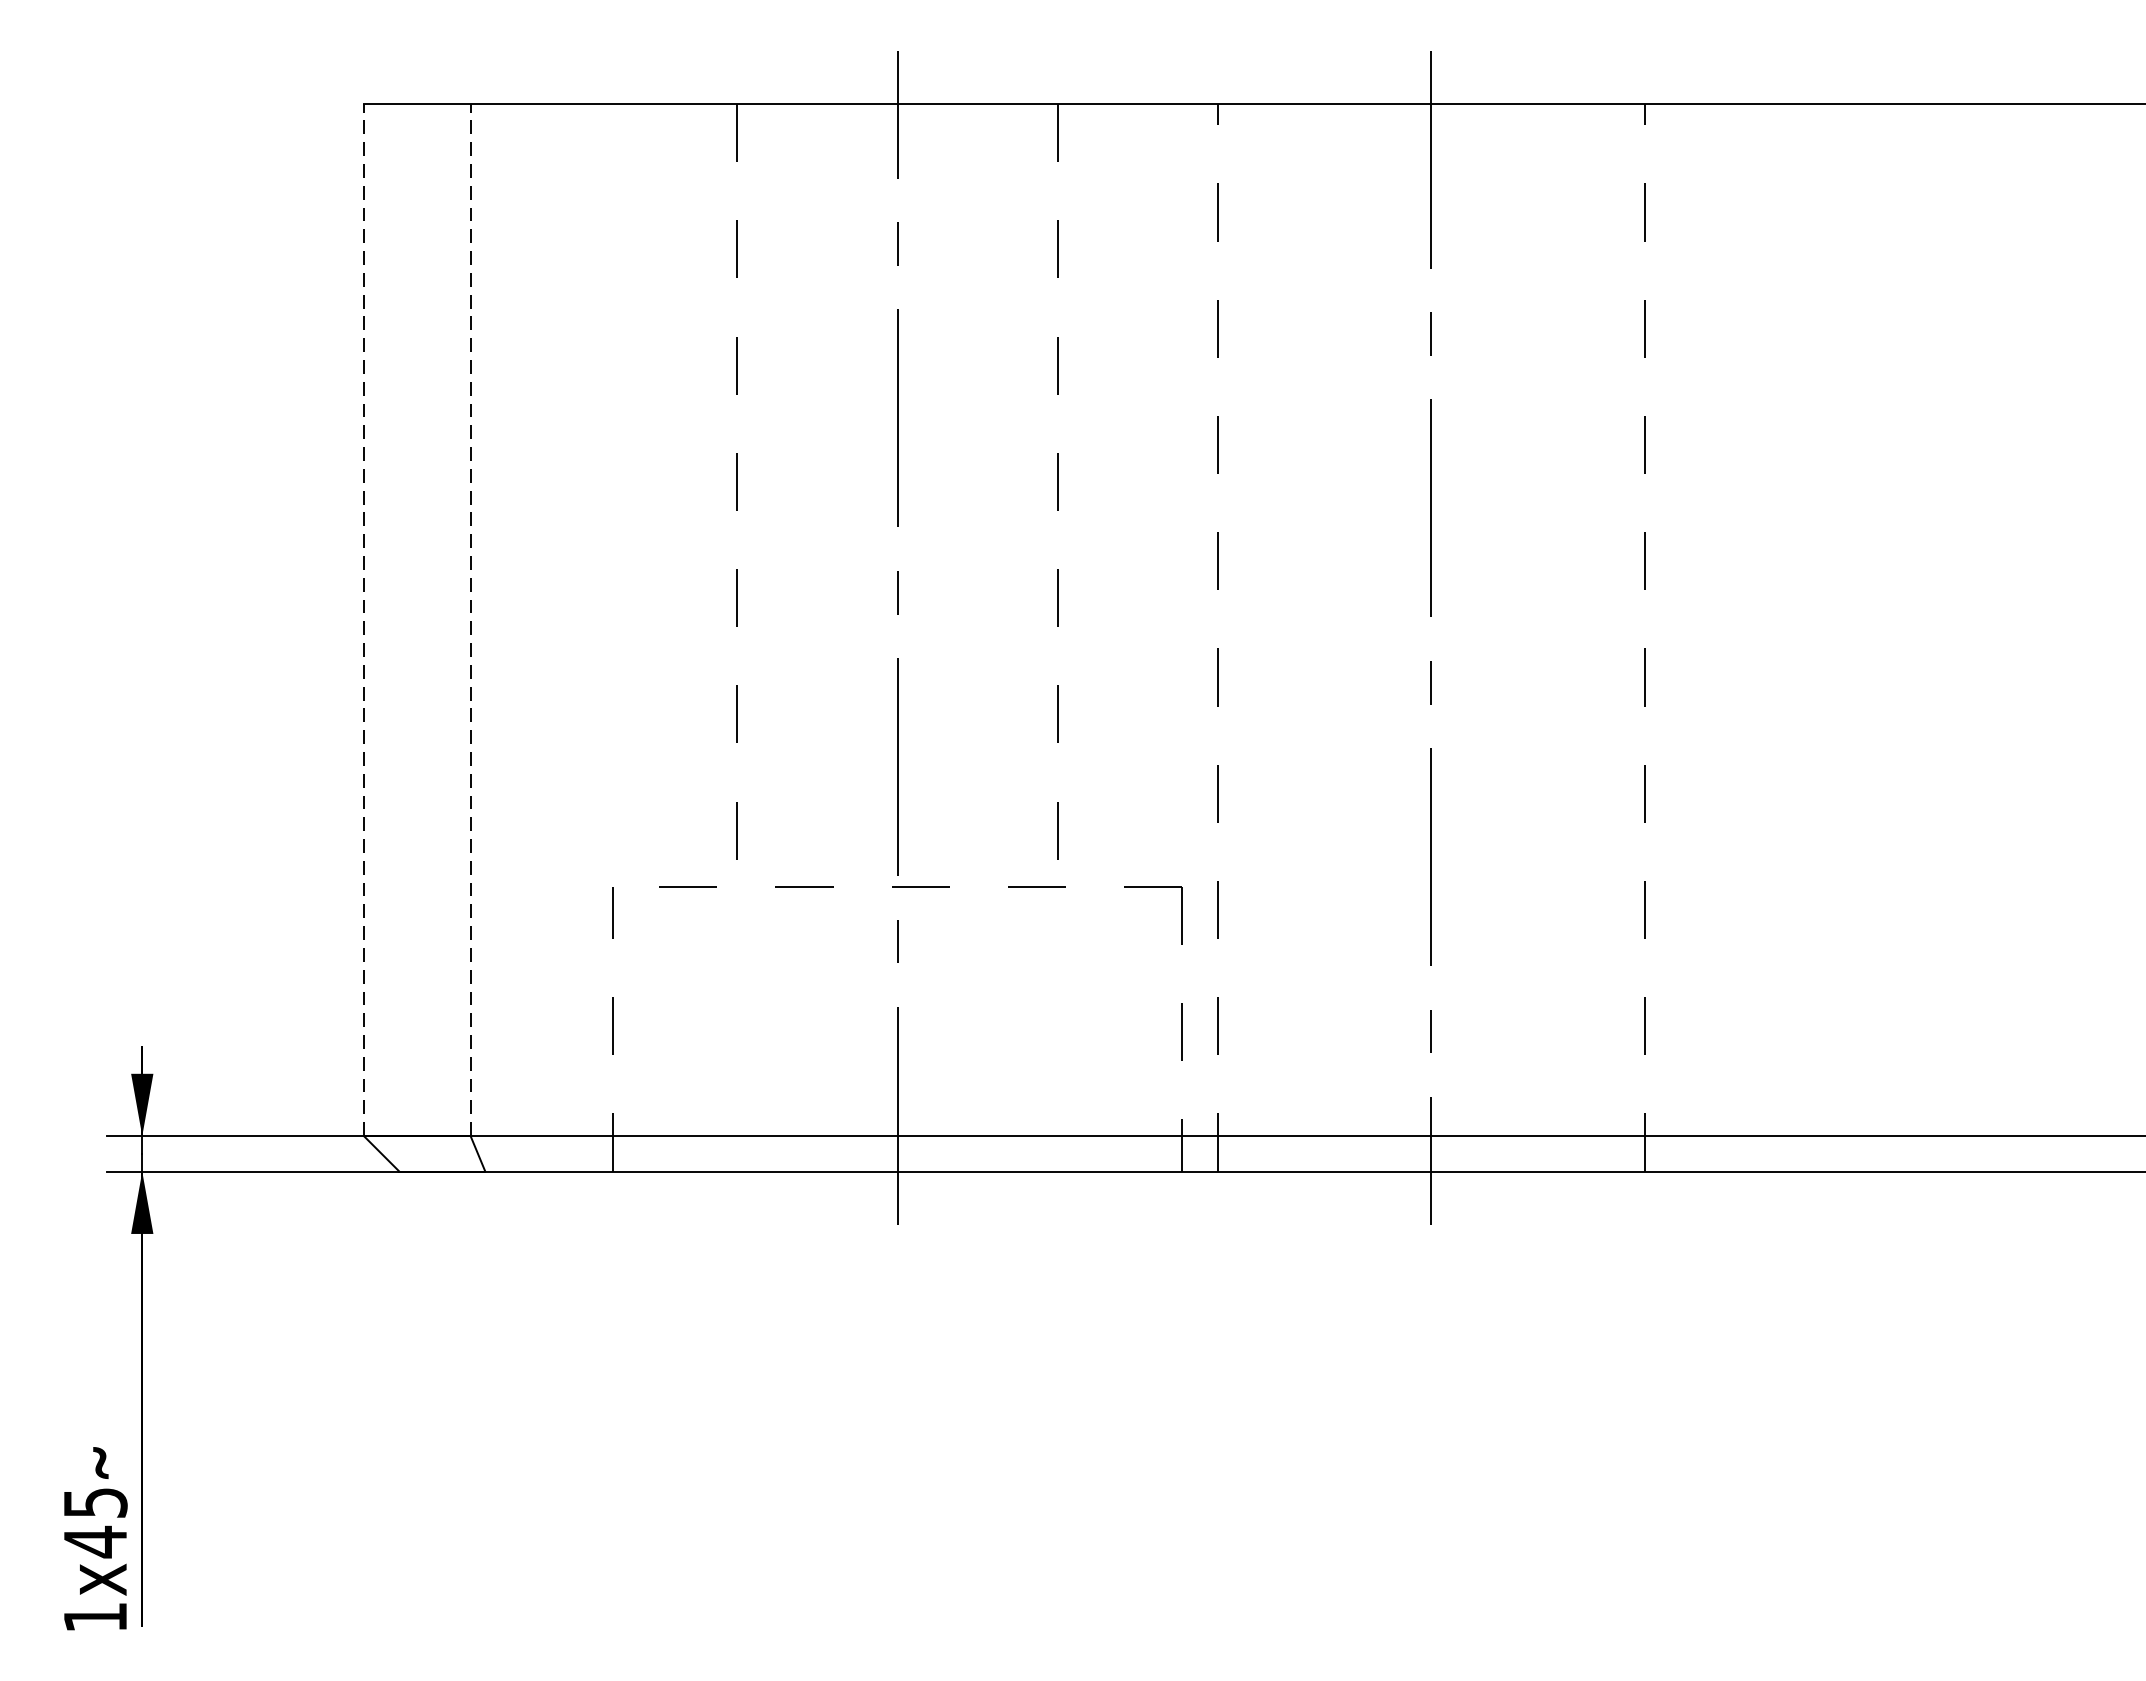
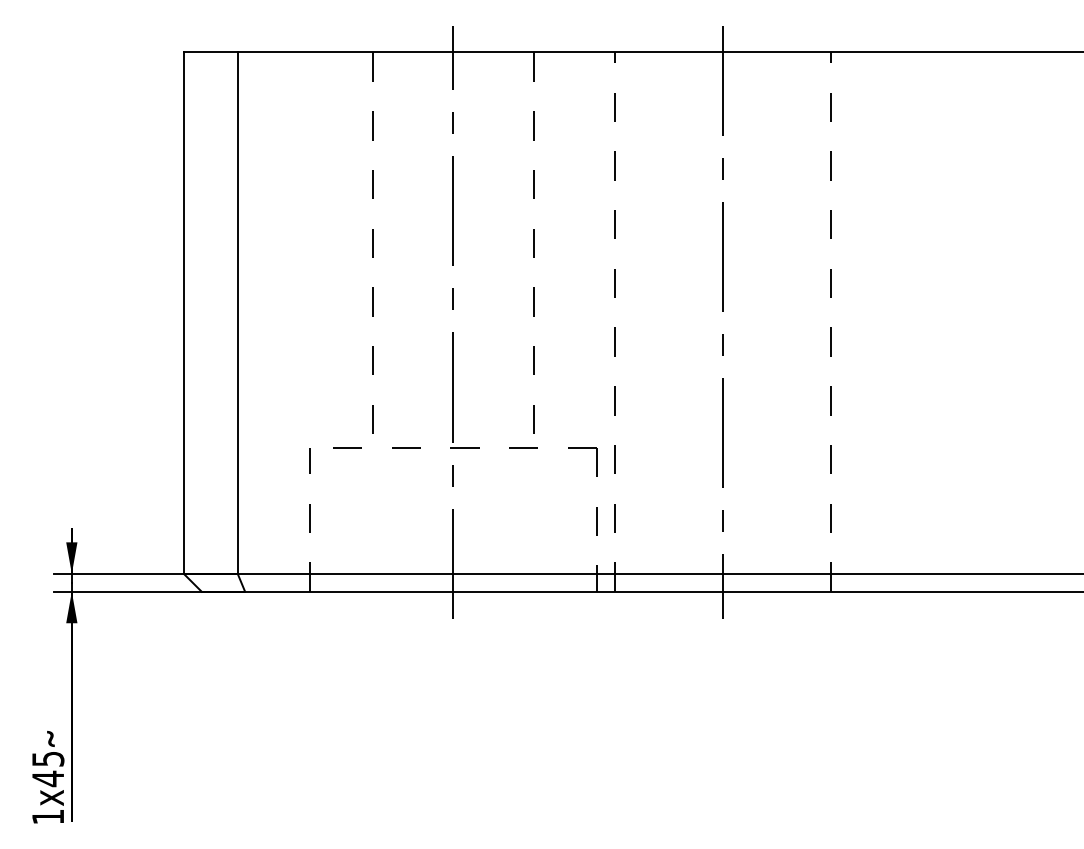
line: (363, 620) -> (183, 313), dashed -> solid
line: (470, 620) -> (237, 313), dashed -> solid

